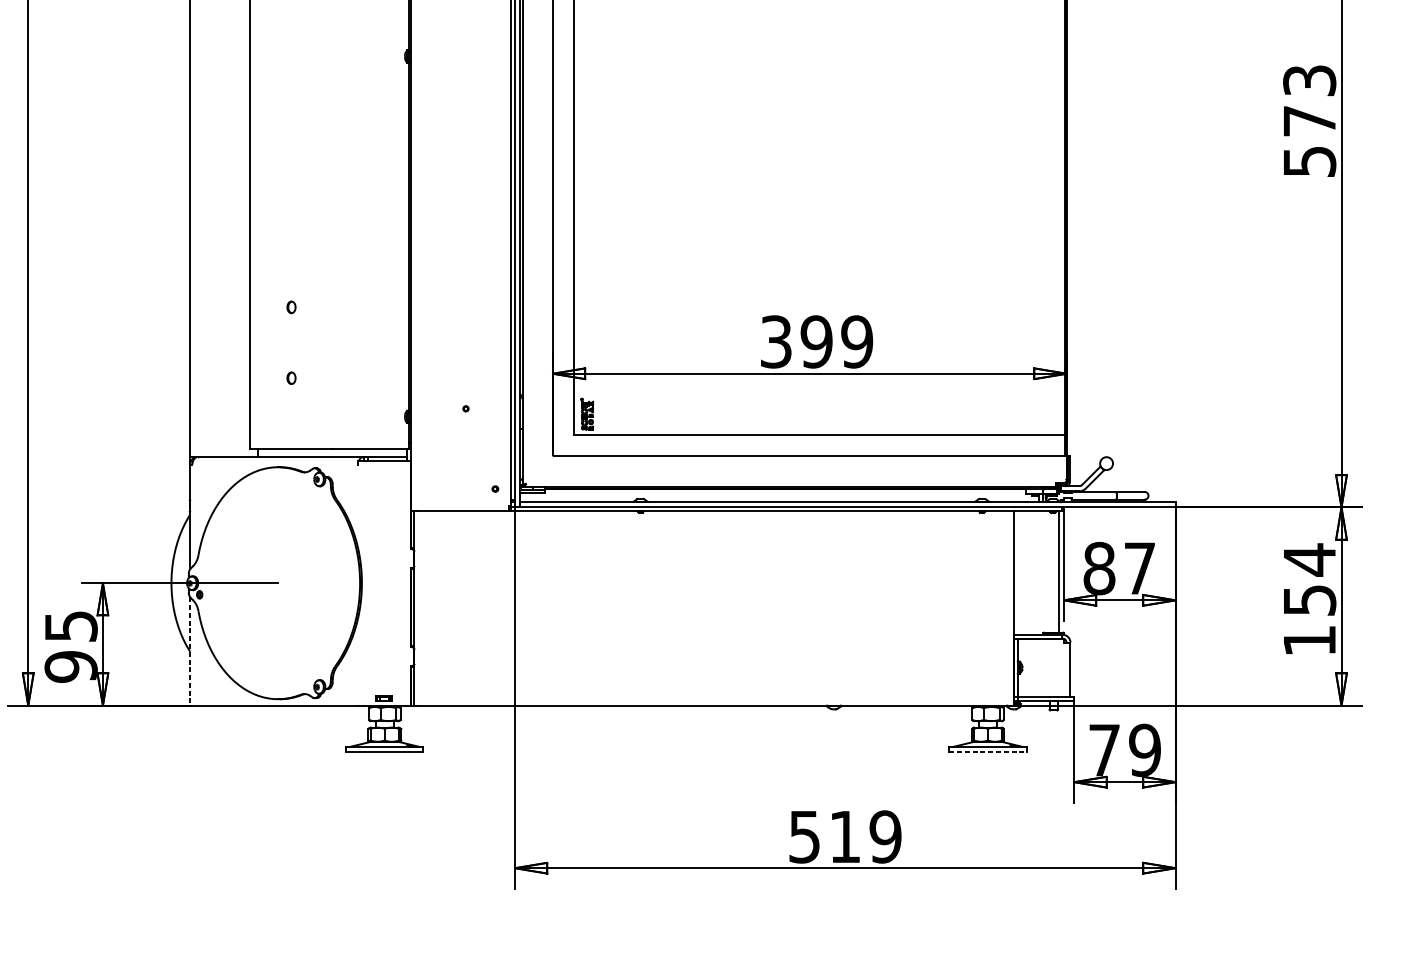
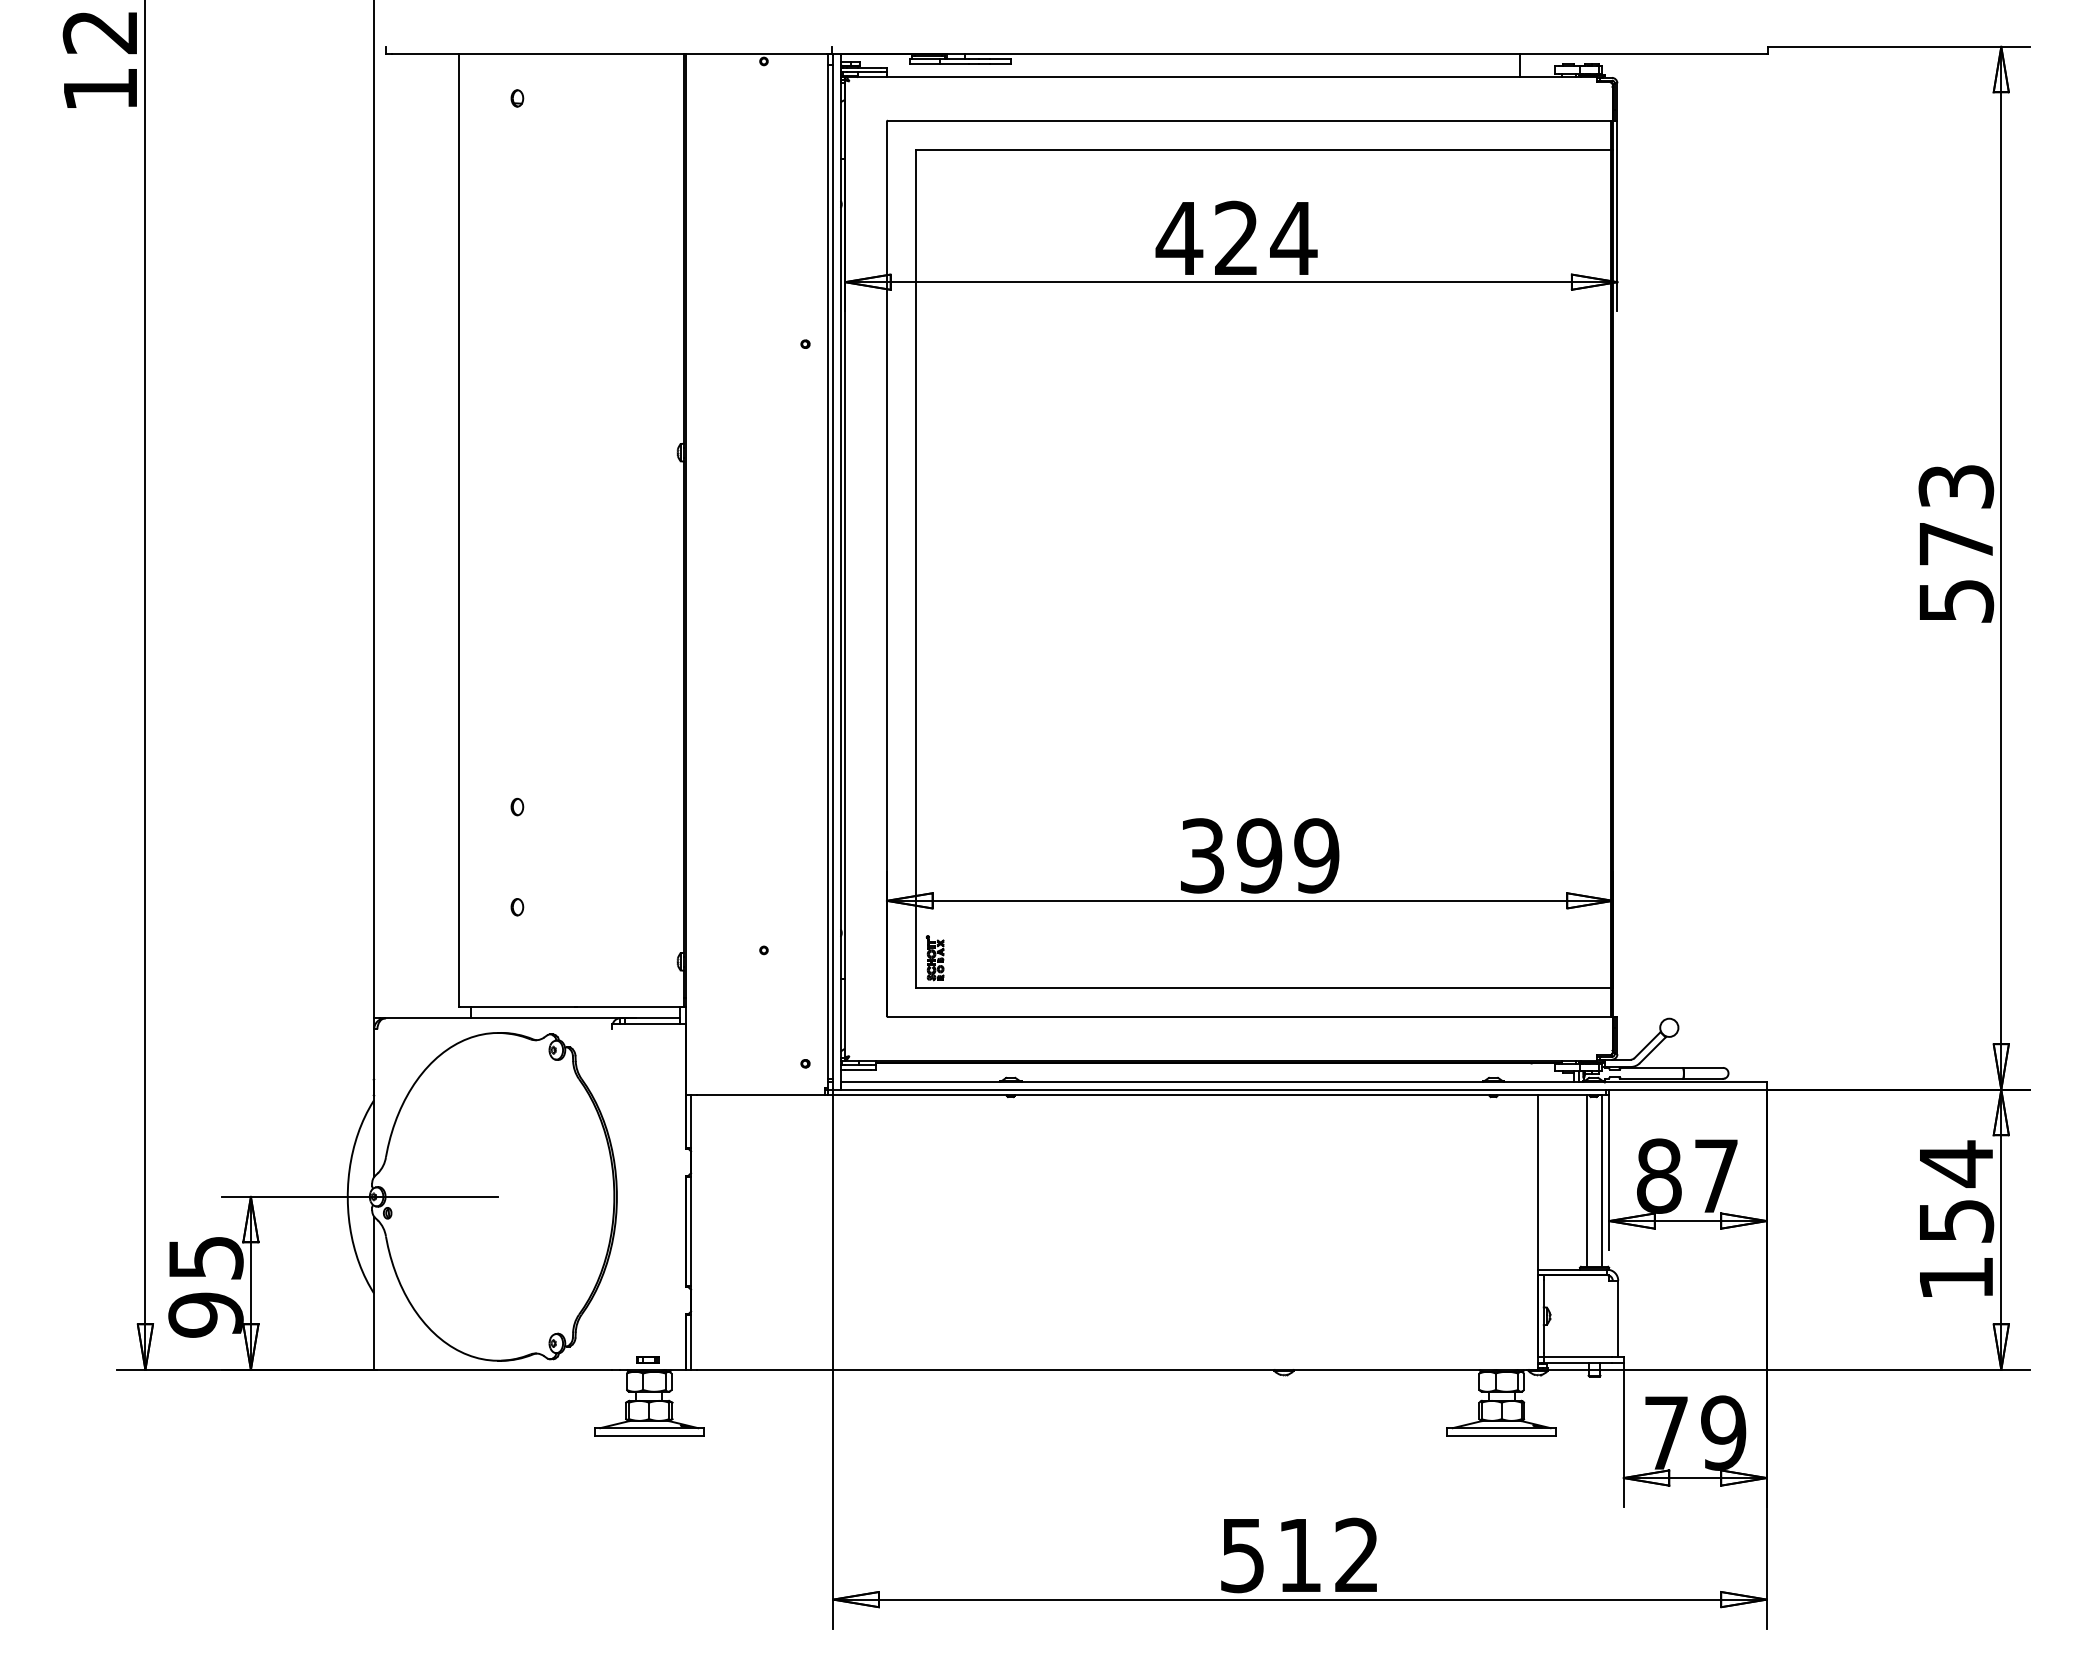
line: (1048, 571) -> (1587, 1180), added
line: (190, 651) -> (374, 1293), dashed -> solid
line: (987, 752) -> (1501, 1435), dashed -> solid
text: (885, 836) -> (1356, 1555), 519 -> 512

